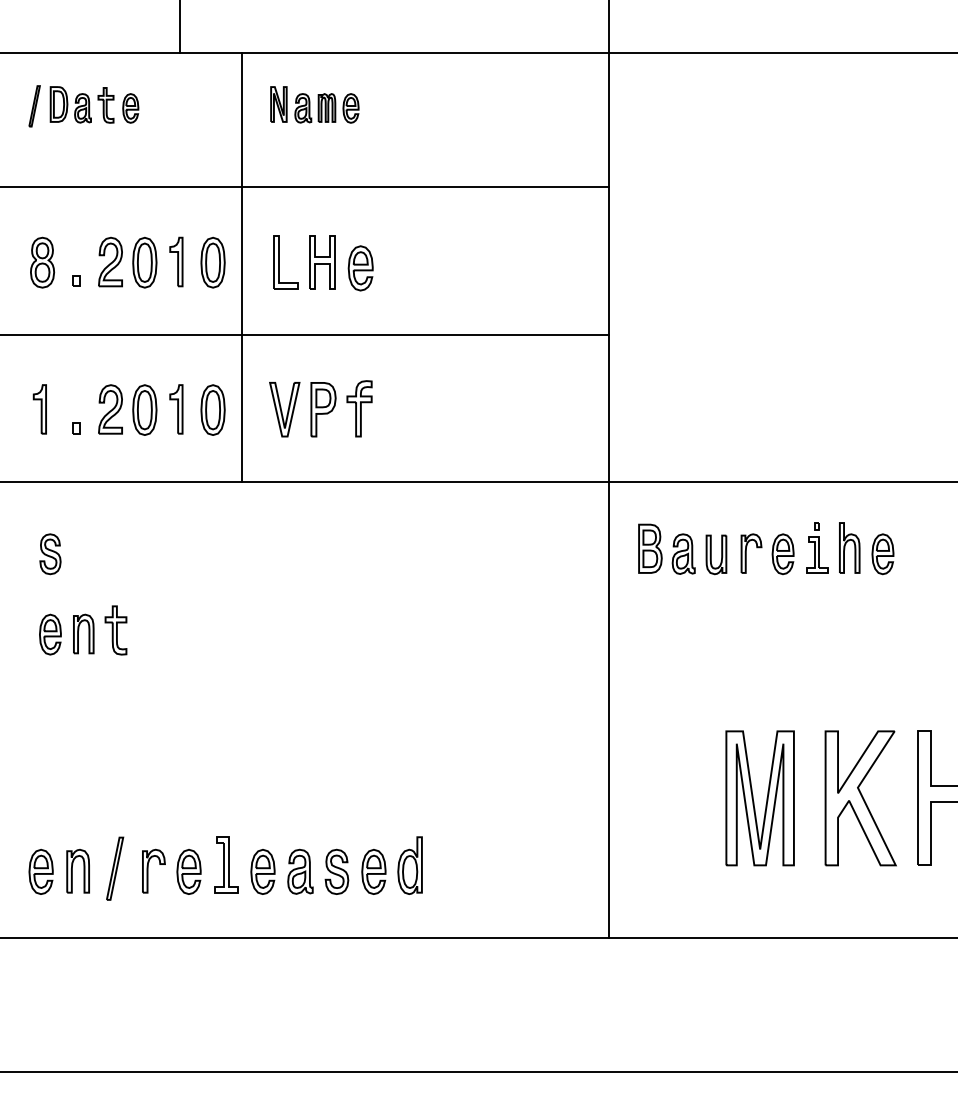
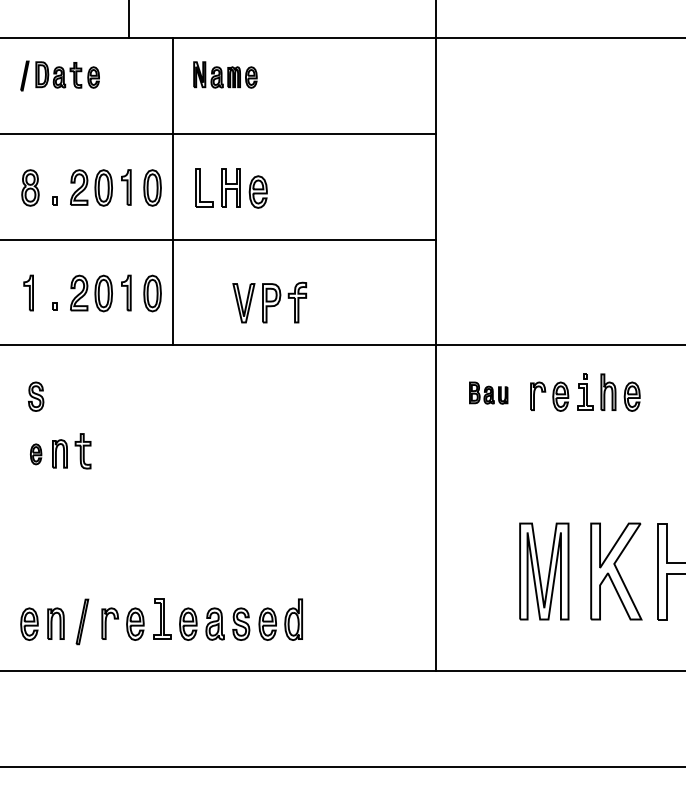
part: (320, 408) -> (269, 302), moved
part: (682, 548) -> (488, 392), size x0.6
part: (49, 634) -> (35, 454), size x0.7

